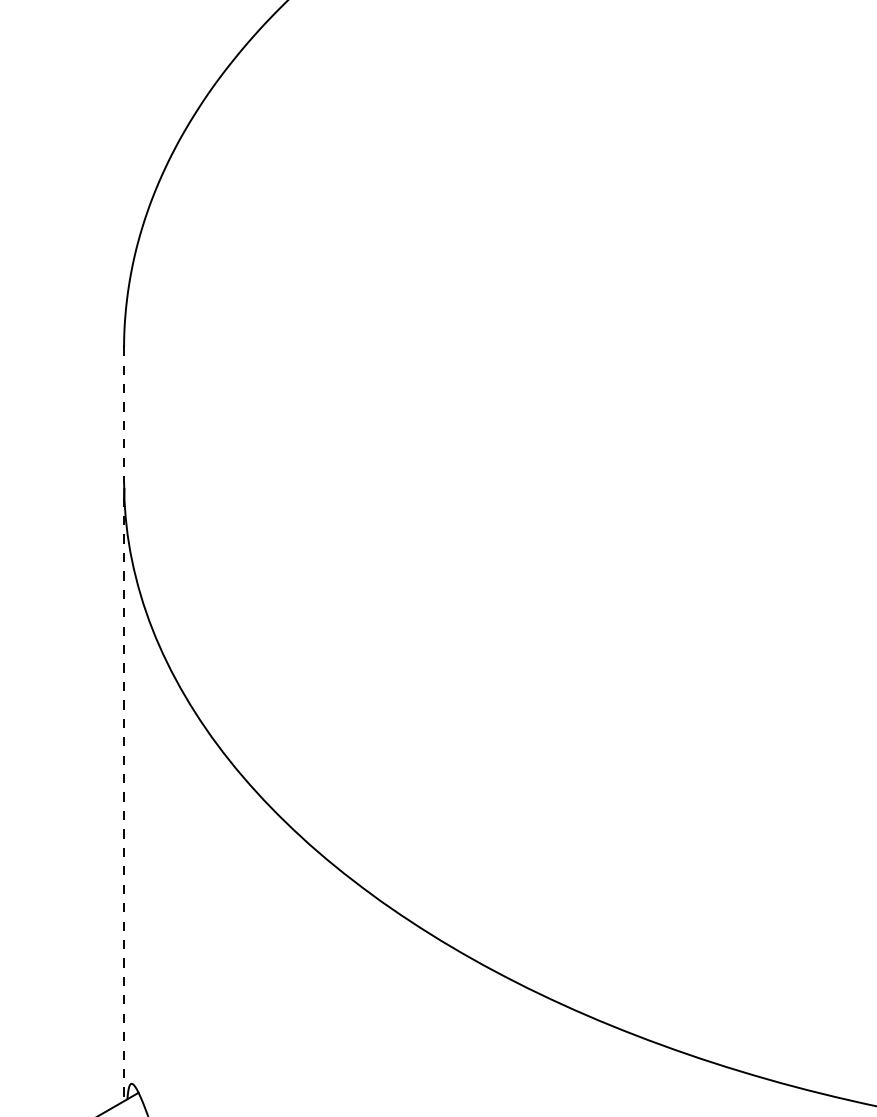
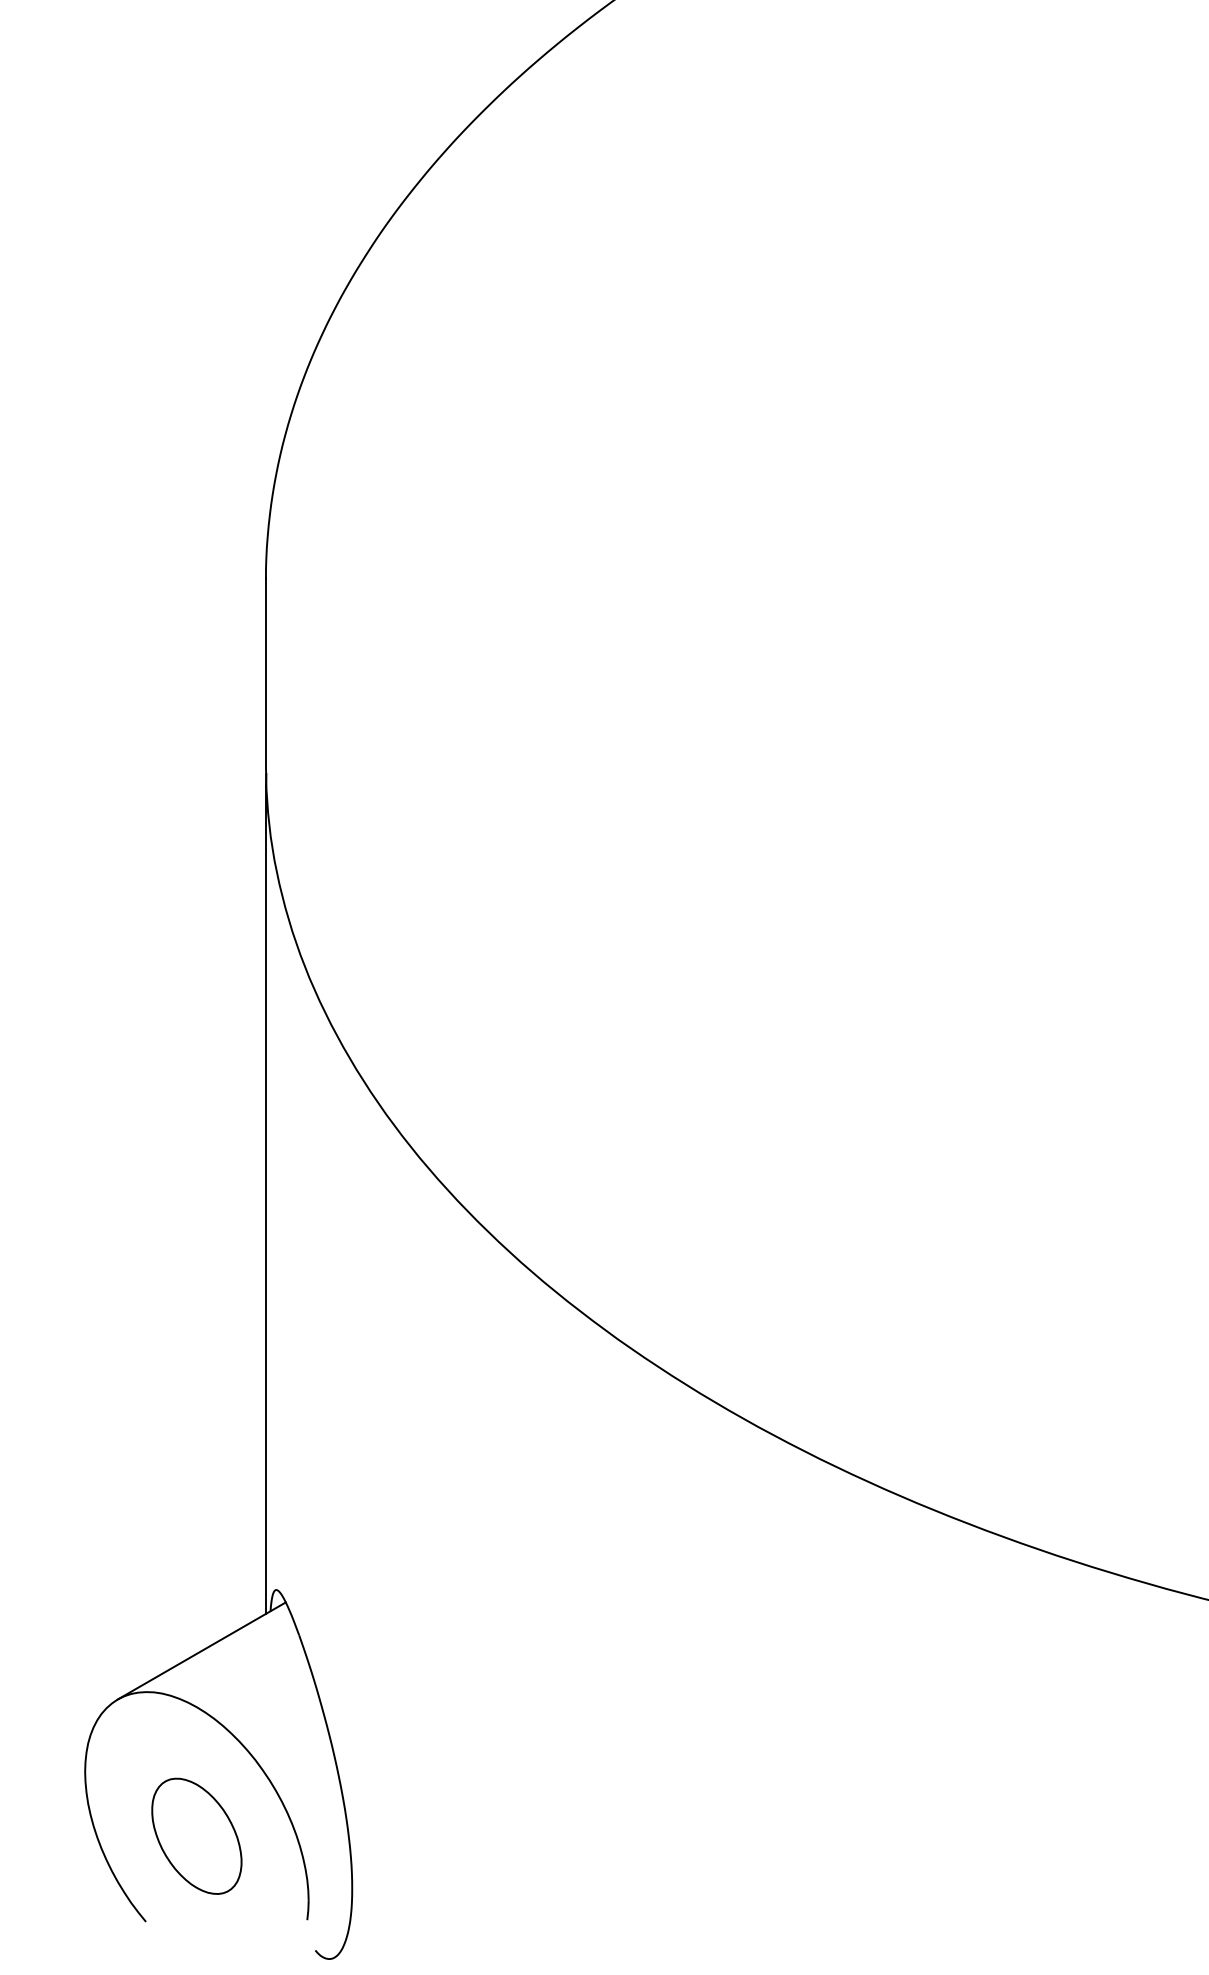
line: (123, 414) -> (265, 672), dashed -> solid
line: (123, 799) -> (265, 1200), dashed -> solid

